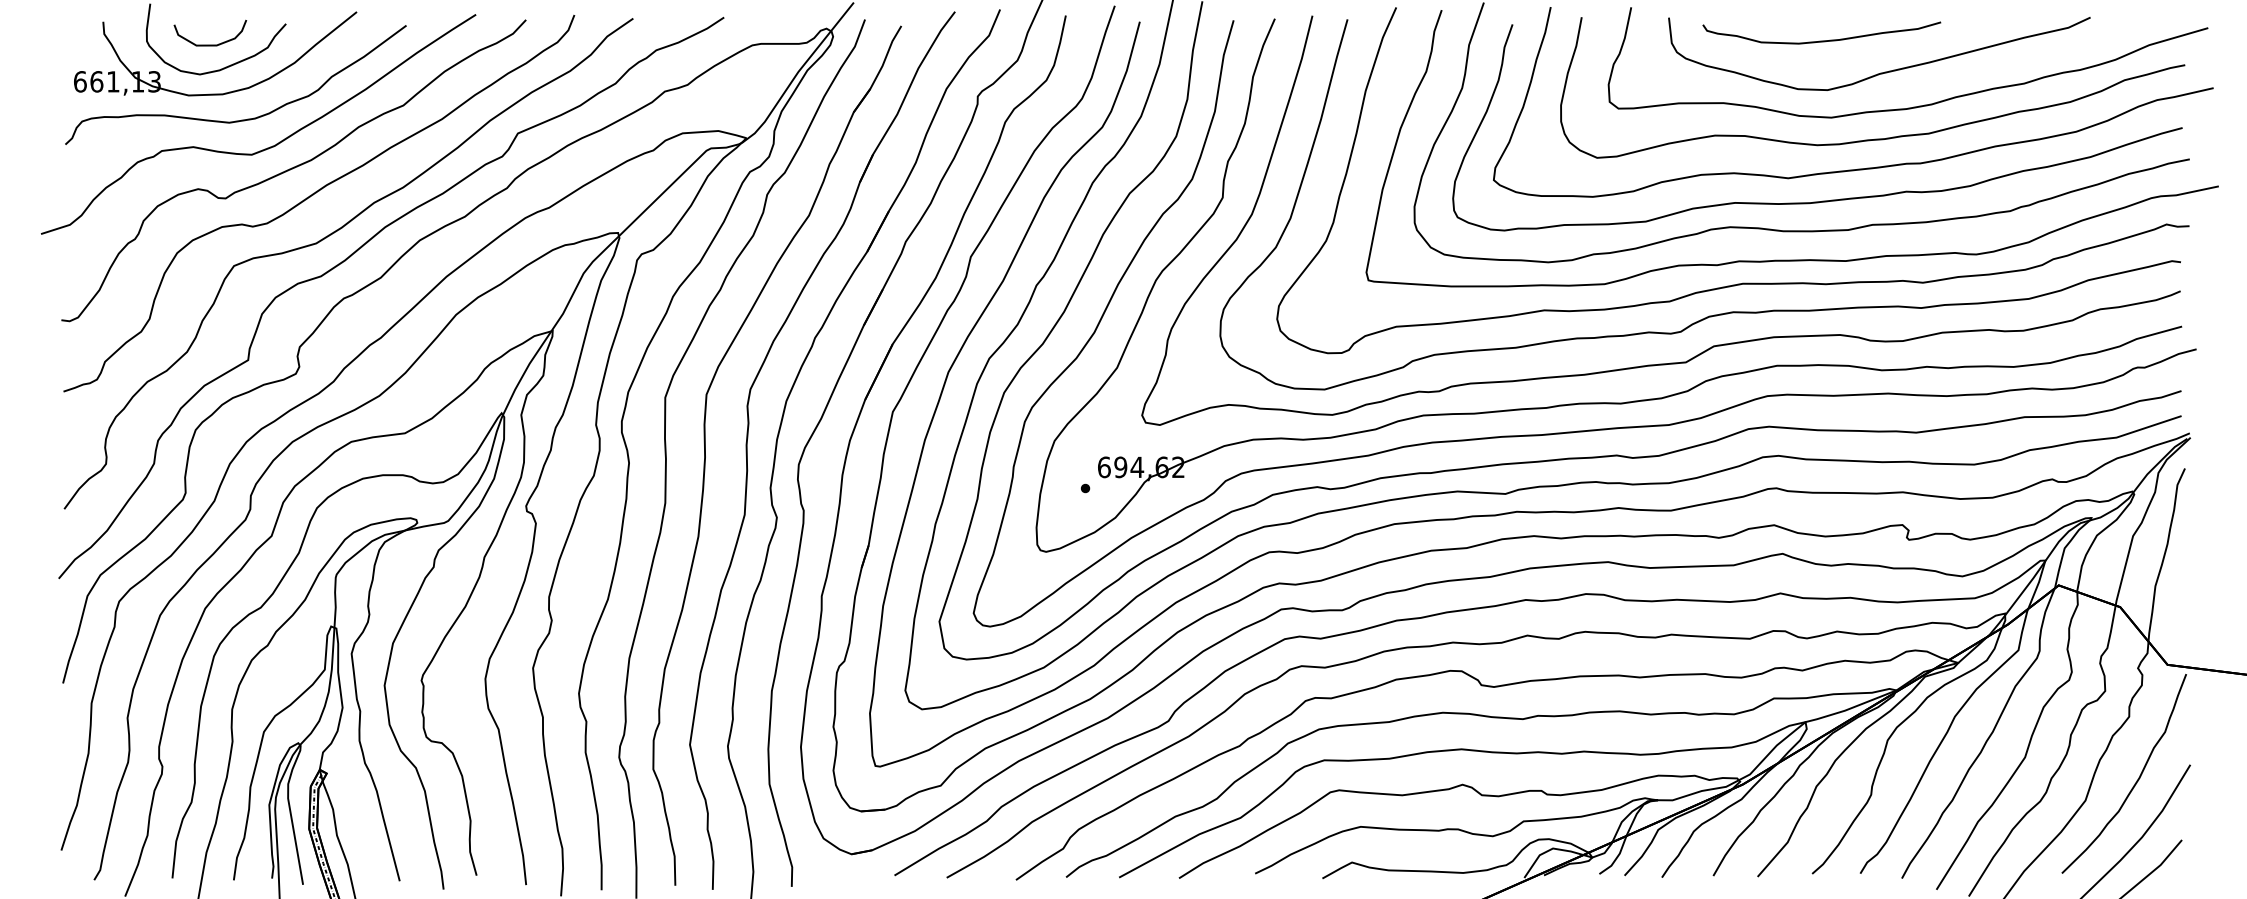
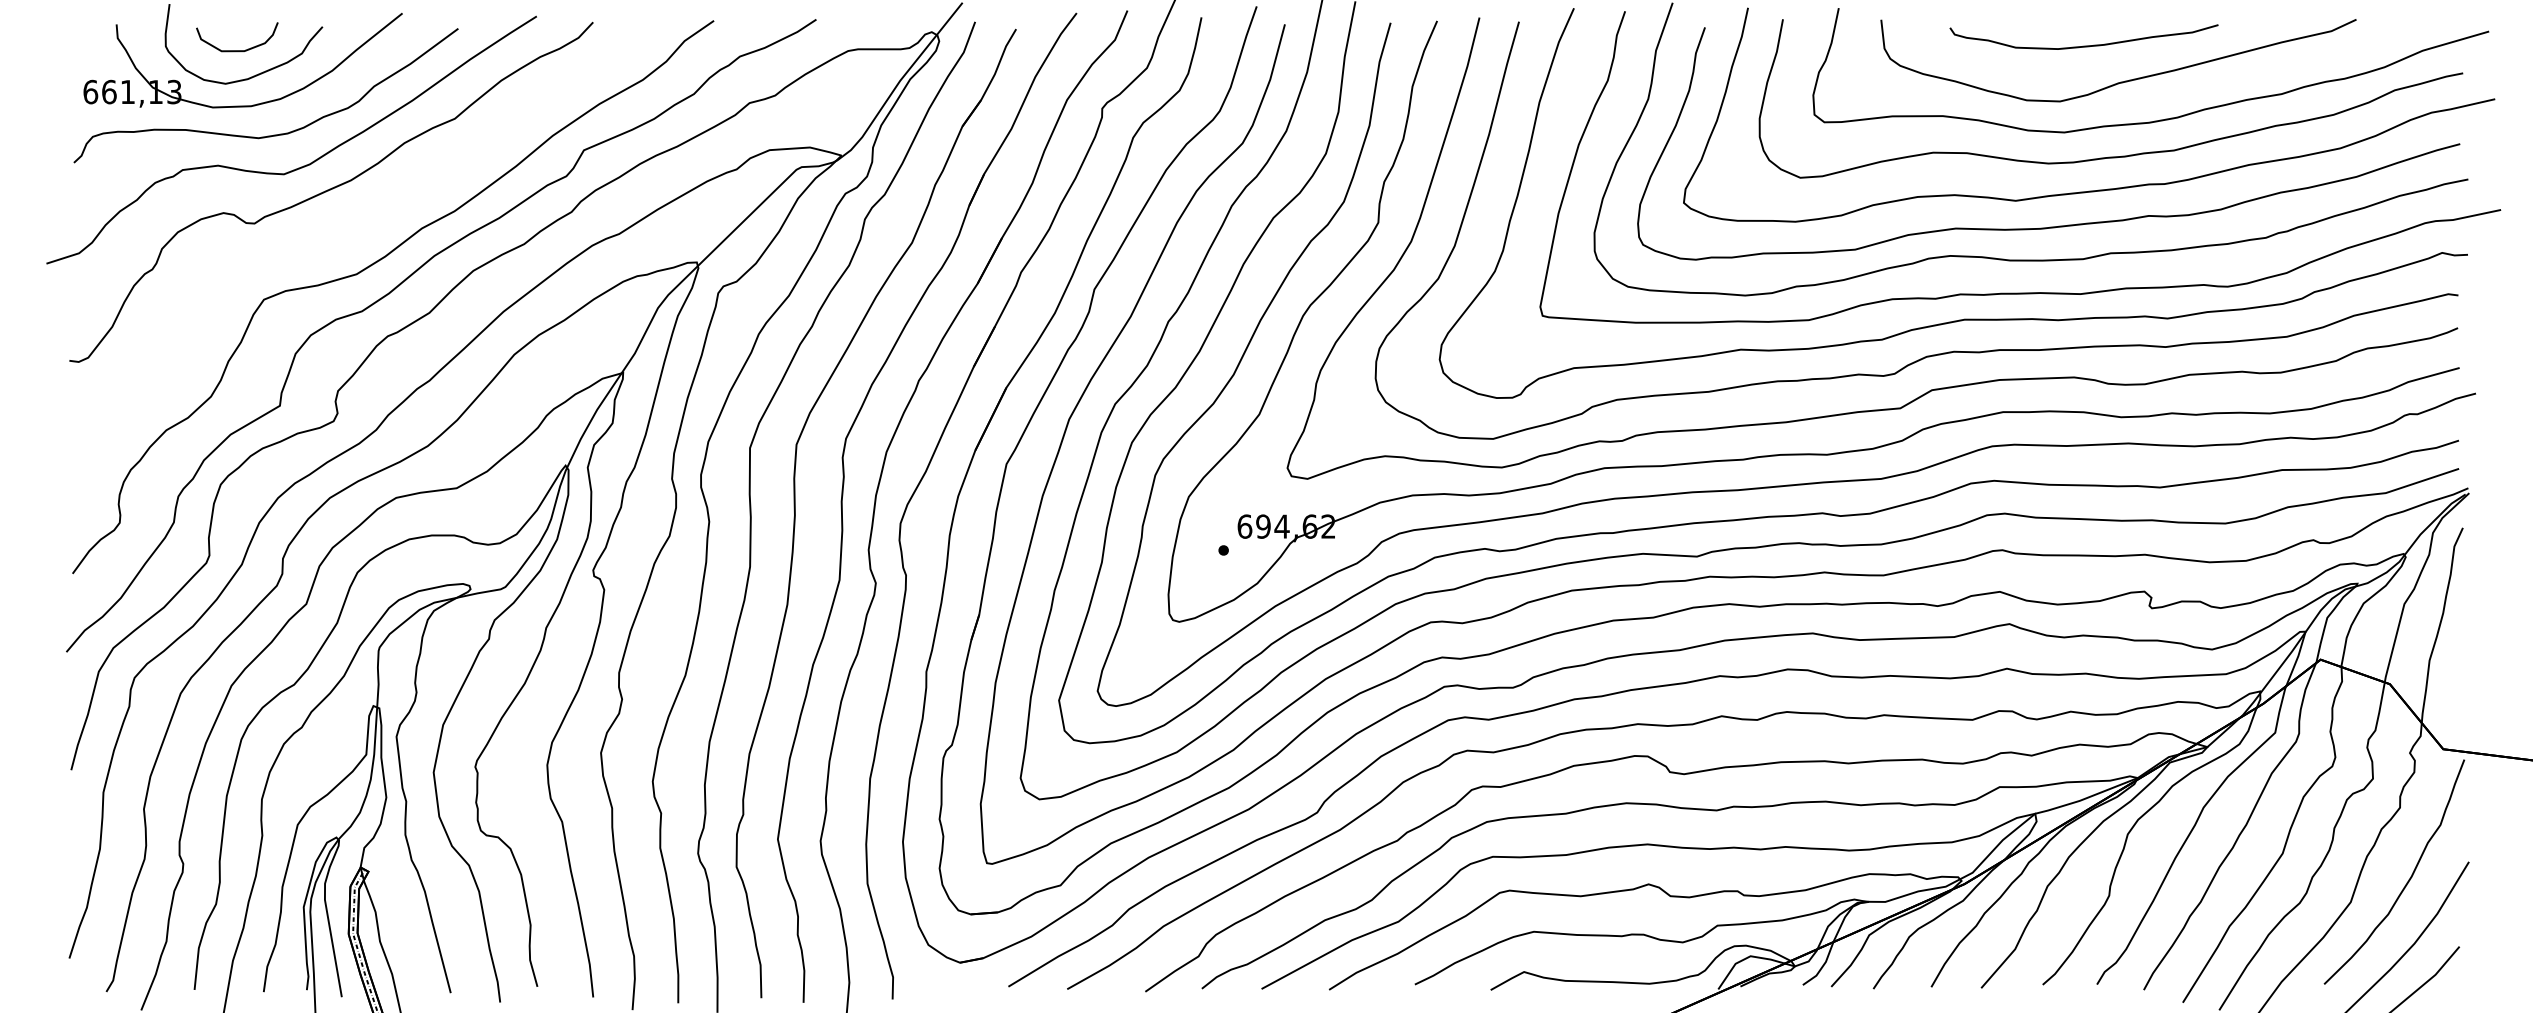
curve: (1821, 40) -> (2083, 45), moved
curve: (313, 195) -> (353, 220), removed

